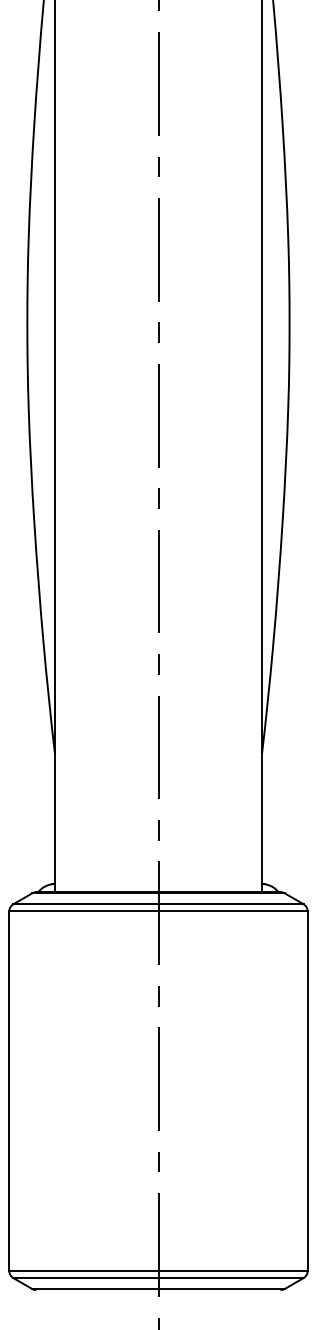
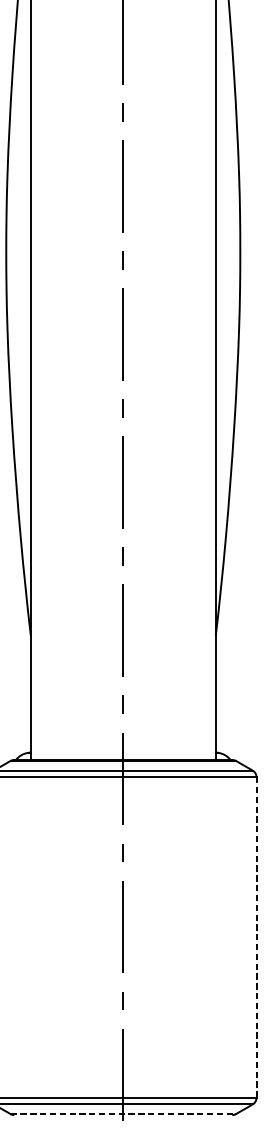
line: (307, 1091) -> (256, 937), solid -> dashed
line: (158, 1289) -> (123, 1114), solid -> dashed

